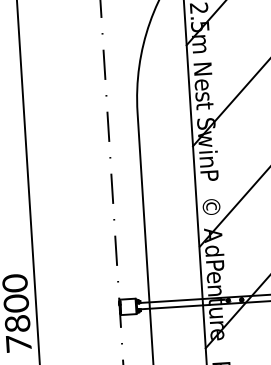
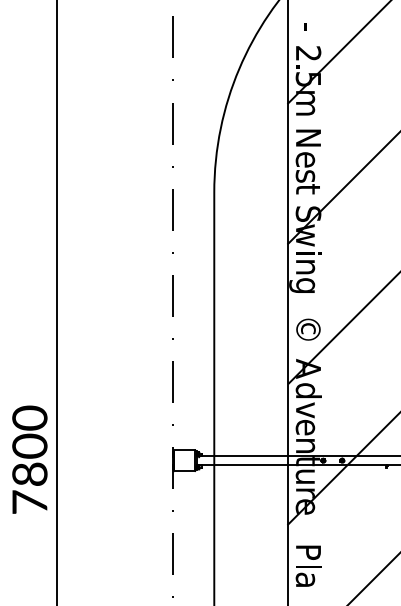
text: (206, 175) -> (304, 285), P -> g
text: (215, 265) -> (308, 410), P -> v

